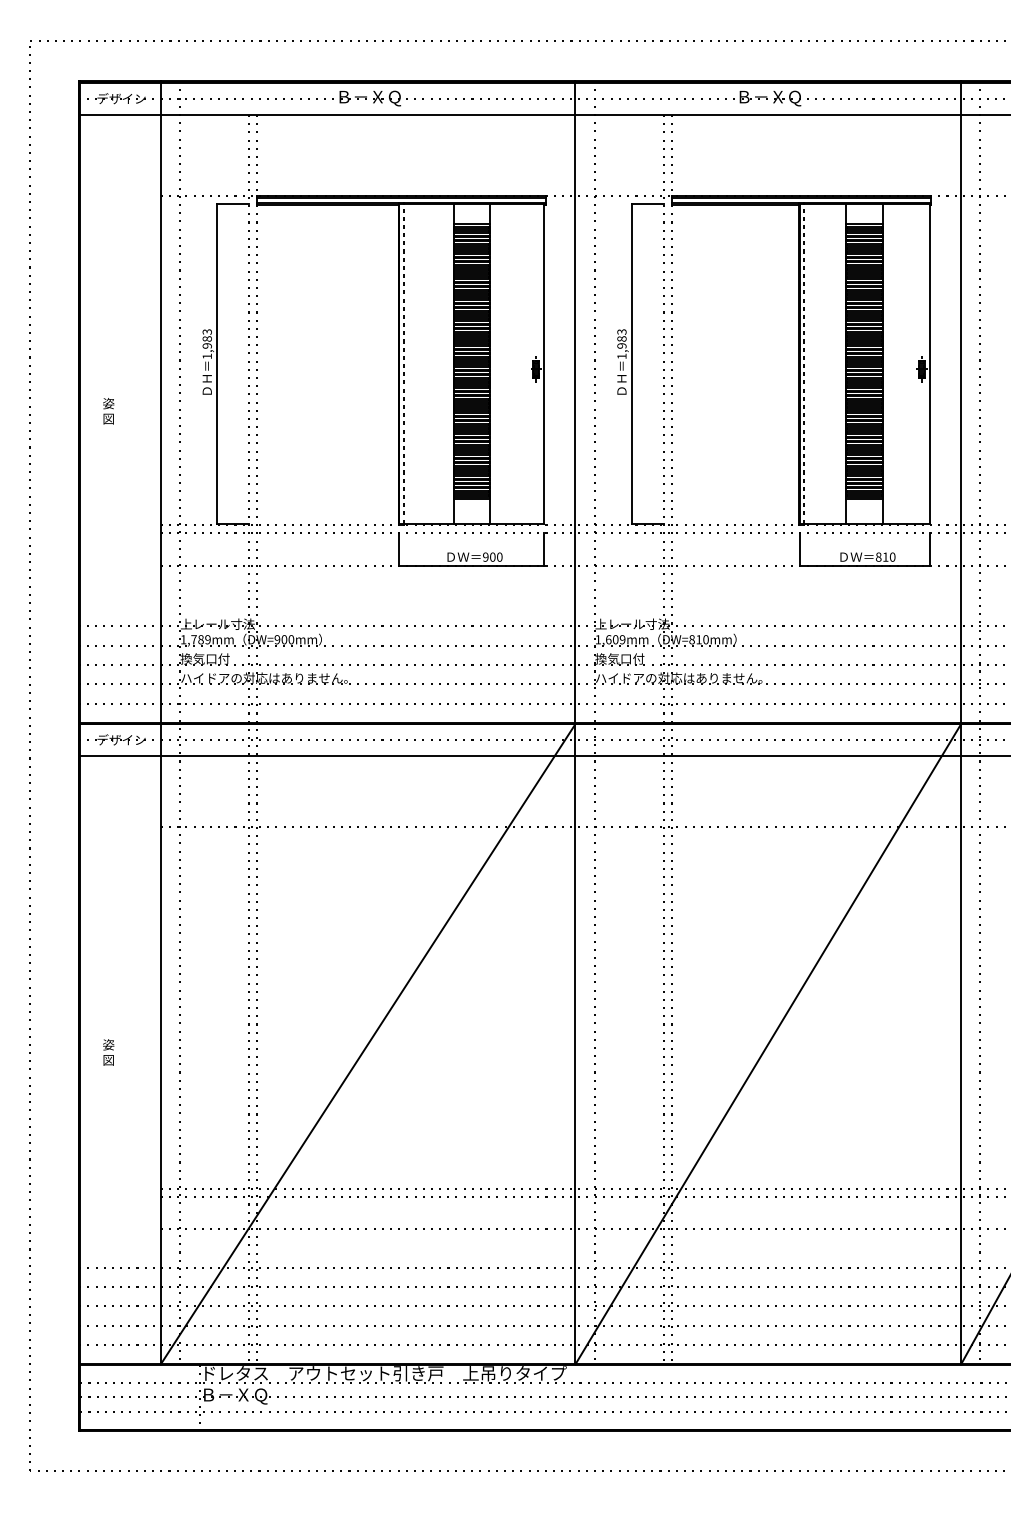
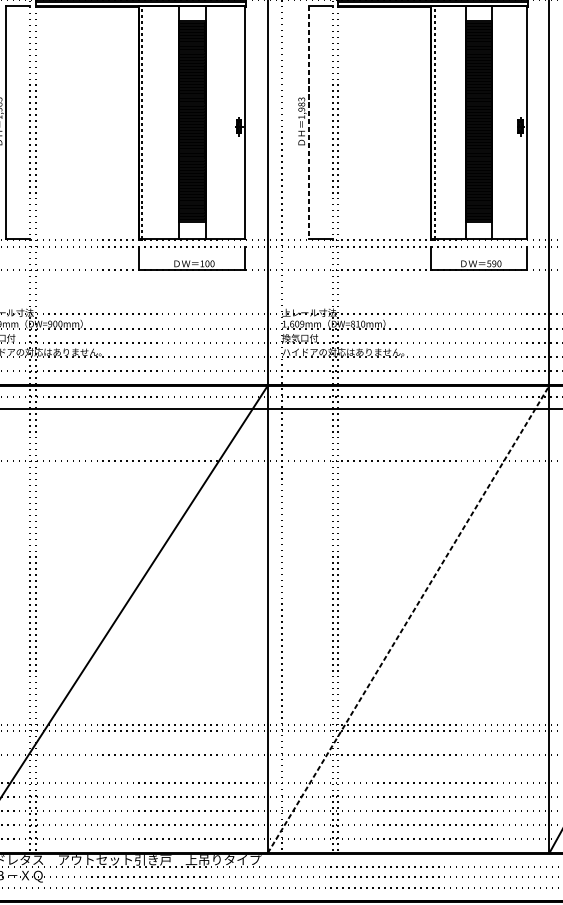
line: (631, 363) -> (308, 122), solid -> dashed
text: (485, 556) -> (202, 263), 900 -> 100
text: (881, 556) -> (491, 263), 810 -> 590
line: (768, 1044) -> (408, 619), solid -> dashed

